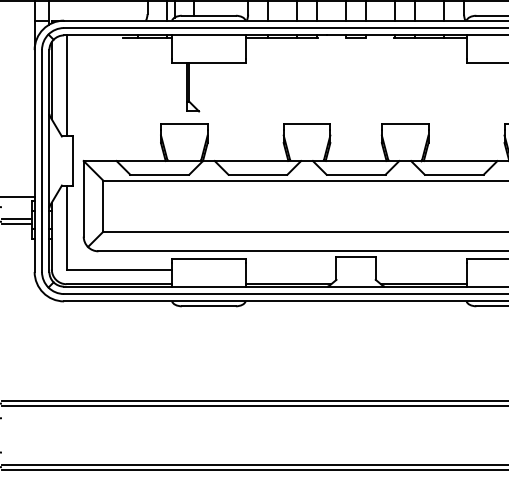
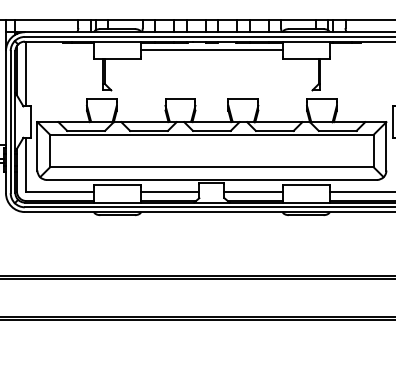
line: (355, 47) -> (211, 49), added
line: (291, 269) -> (170, 191), added
line: (421, 269) -> (253, 191), added

